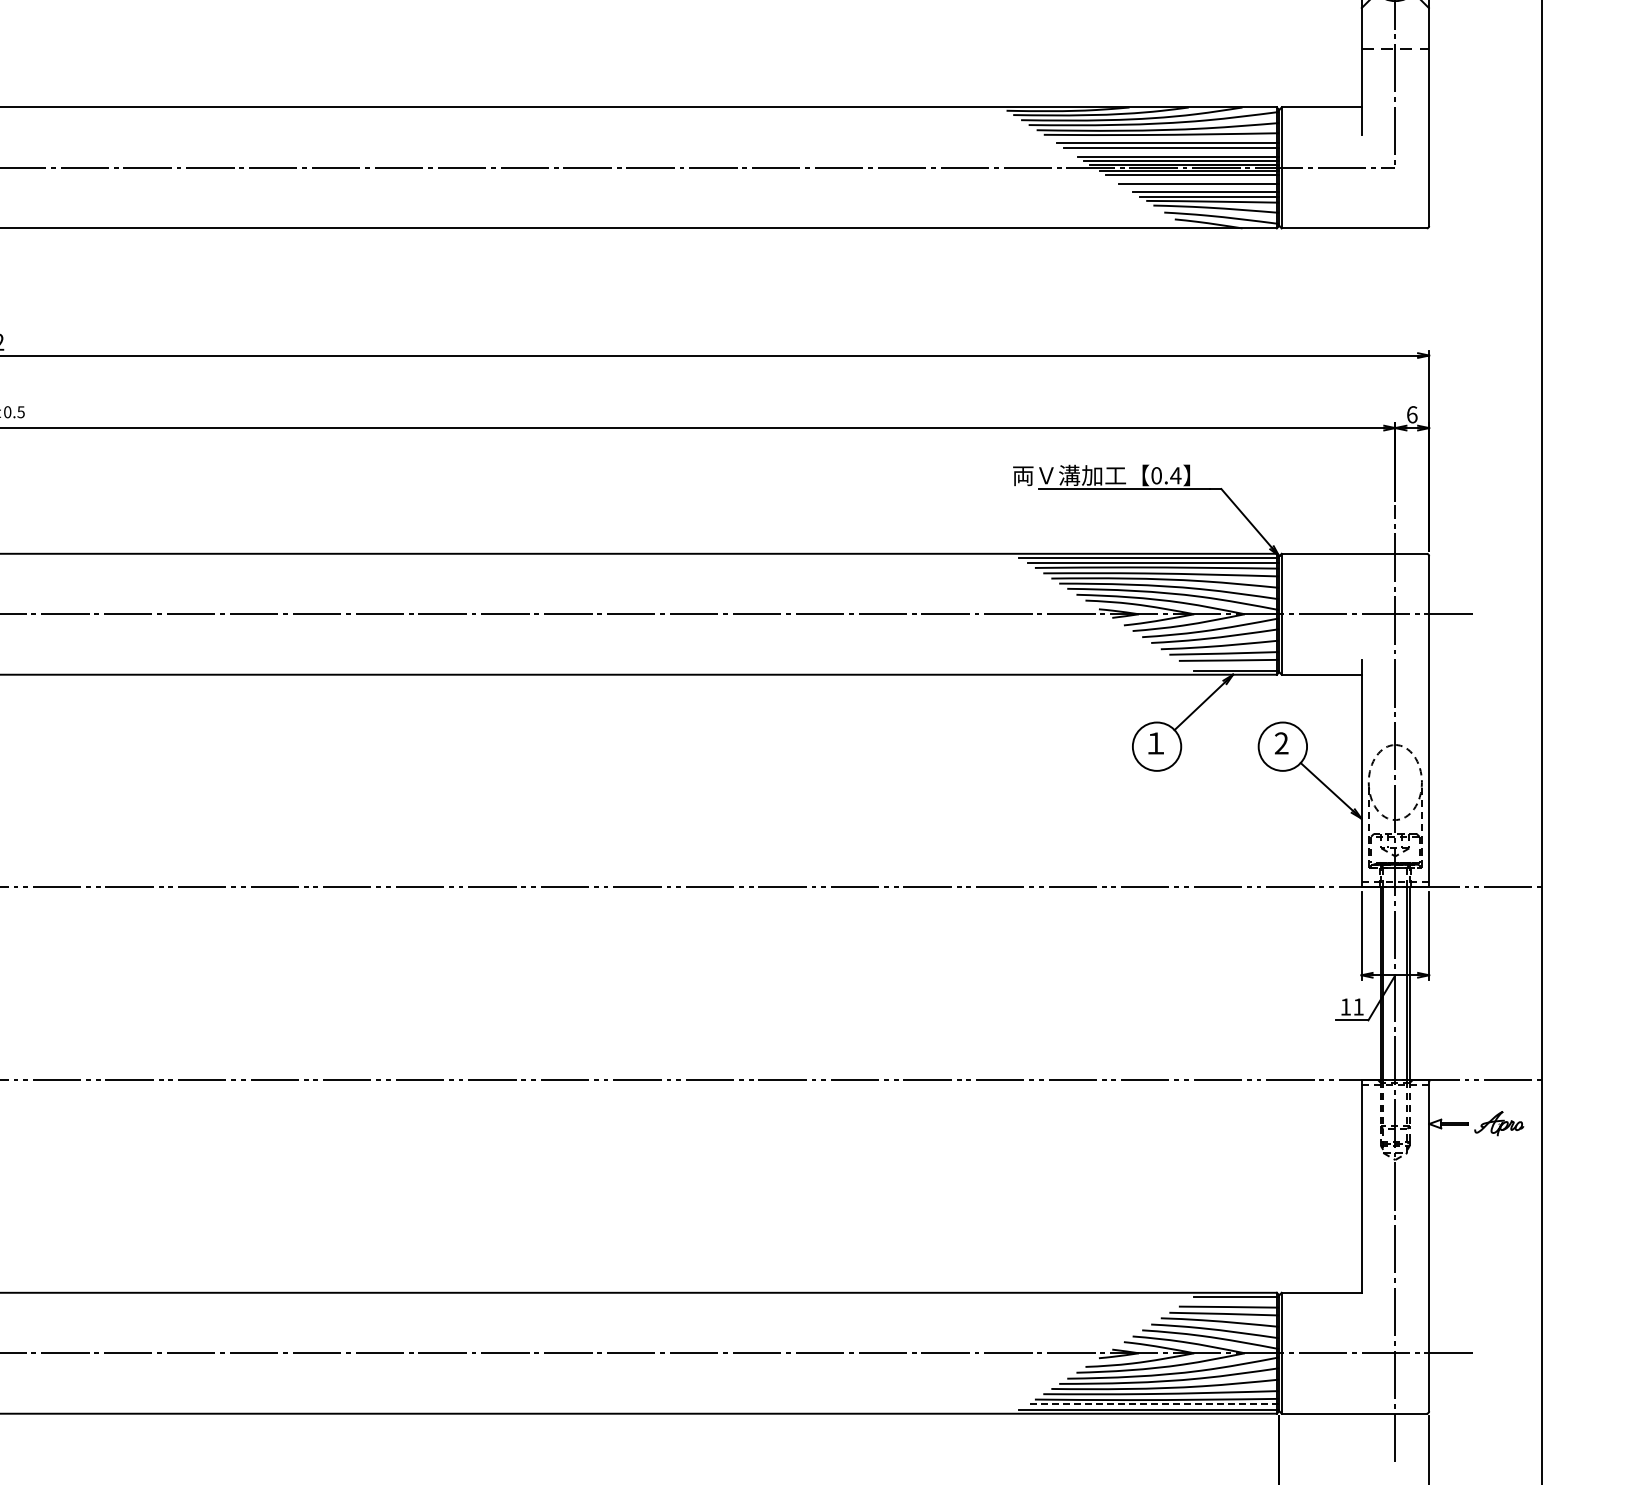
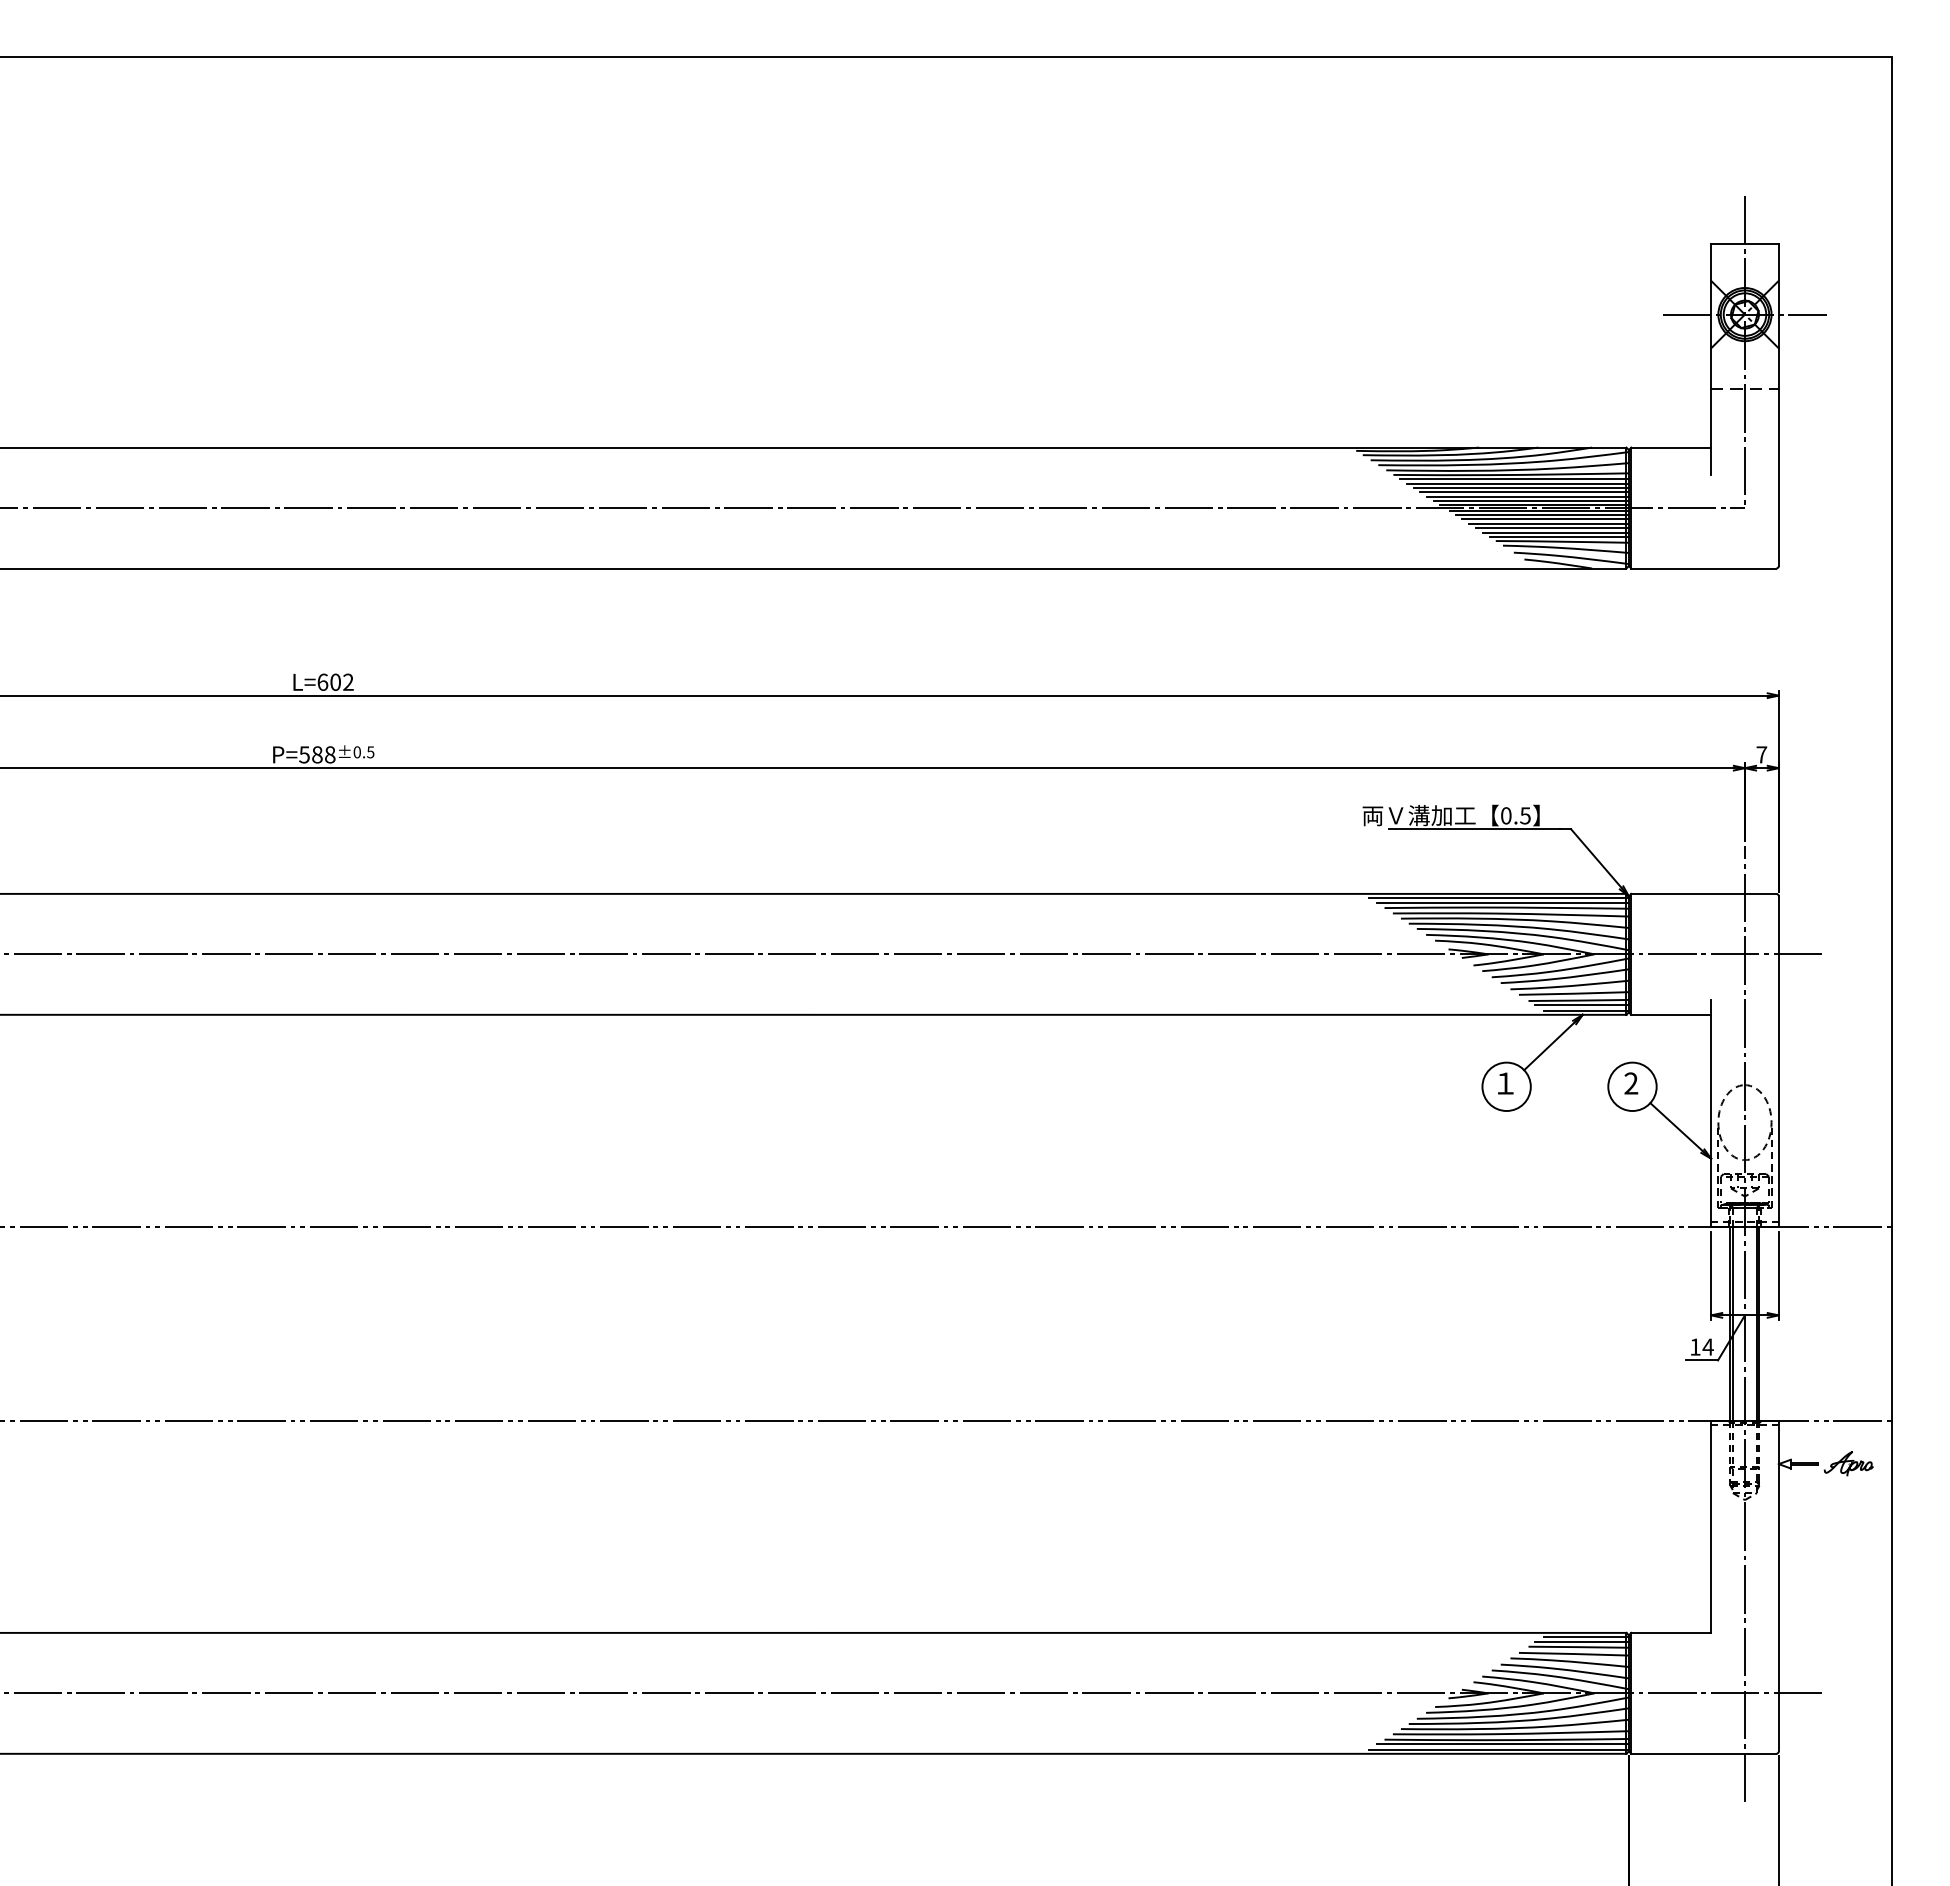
line: (1163, 139) -> (1513, 479), added
line: (1174, 152) -> (1524, 492), added
line: (1195, 179) -> (1545, 519), added
line: (1201, 188) -> (1551, 528), added
text: (1411, 414) -> (1761, 754), 6 -> 7
text: (1175, 475) -> (1525, 815), 0.4 -> 0.5
line: (1231, 665) -> (1581, 1005), added
text: (1357, 1006) -> (1707, 1346), 11 -> 14
line: (1231, 1302) -> (1581, 1642), added
line: (1153, 1404) -> (1503, 1744), dashed -> solid

